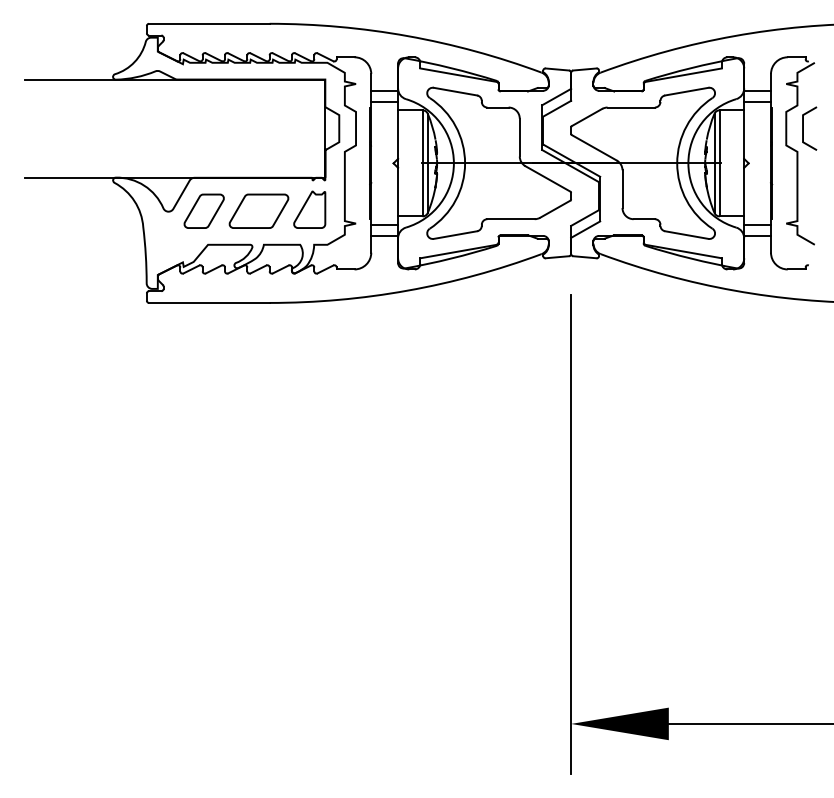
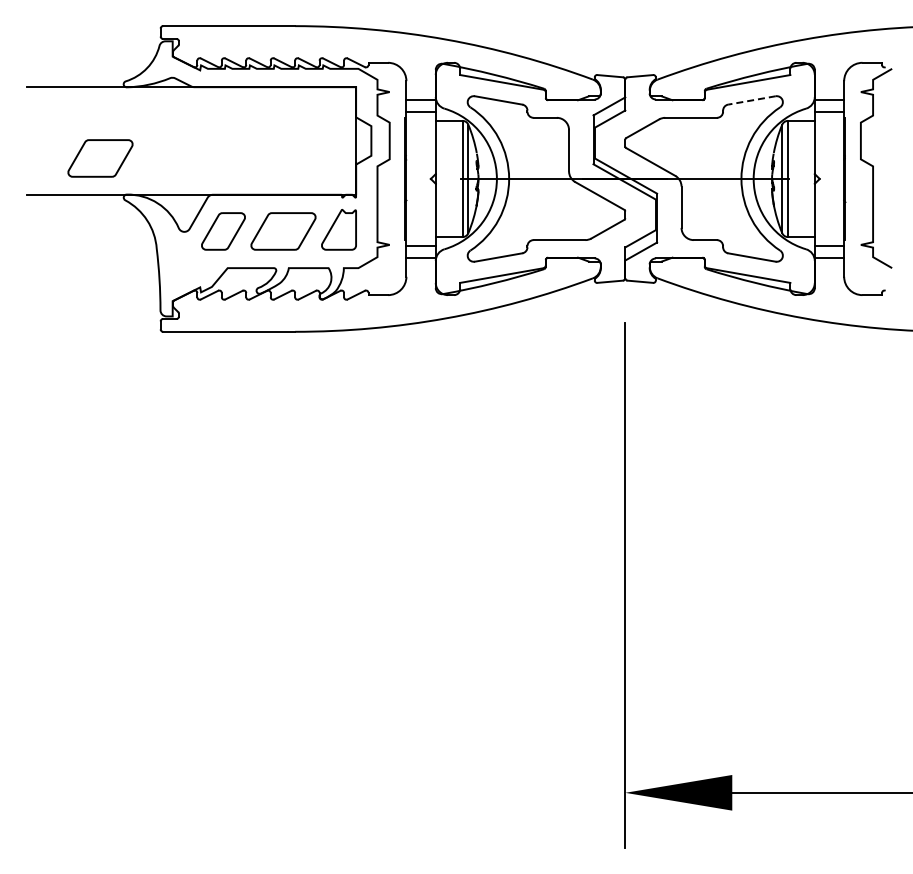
line: (686, 91) -> (751, 100), solid -> dashed
line: (804, 128) -> (880, 140), removed
part: (91, 144) -> (100, 158), added

